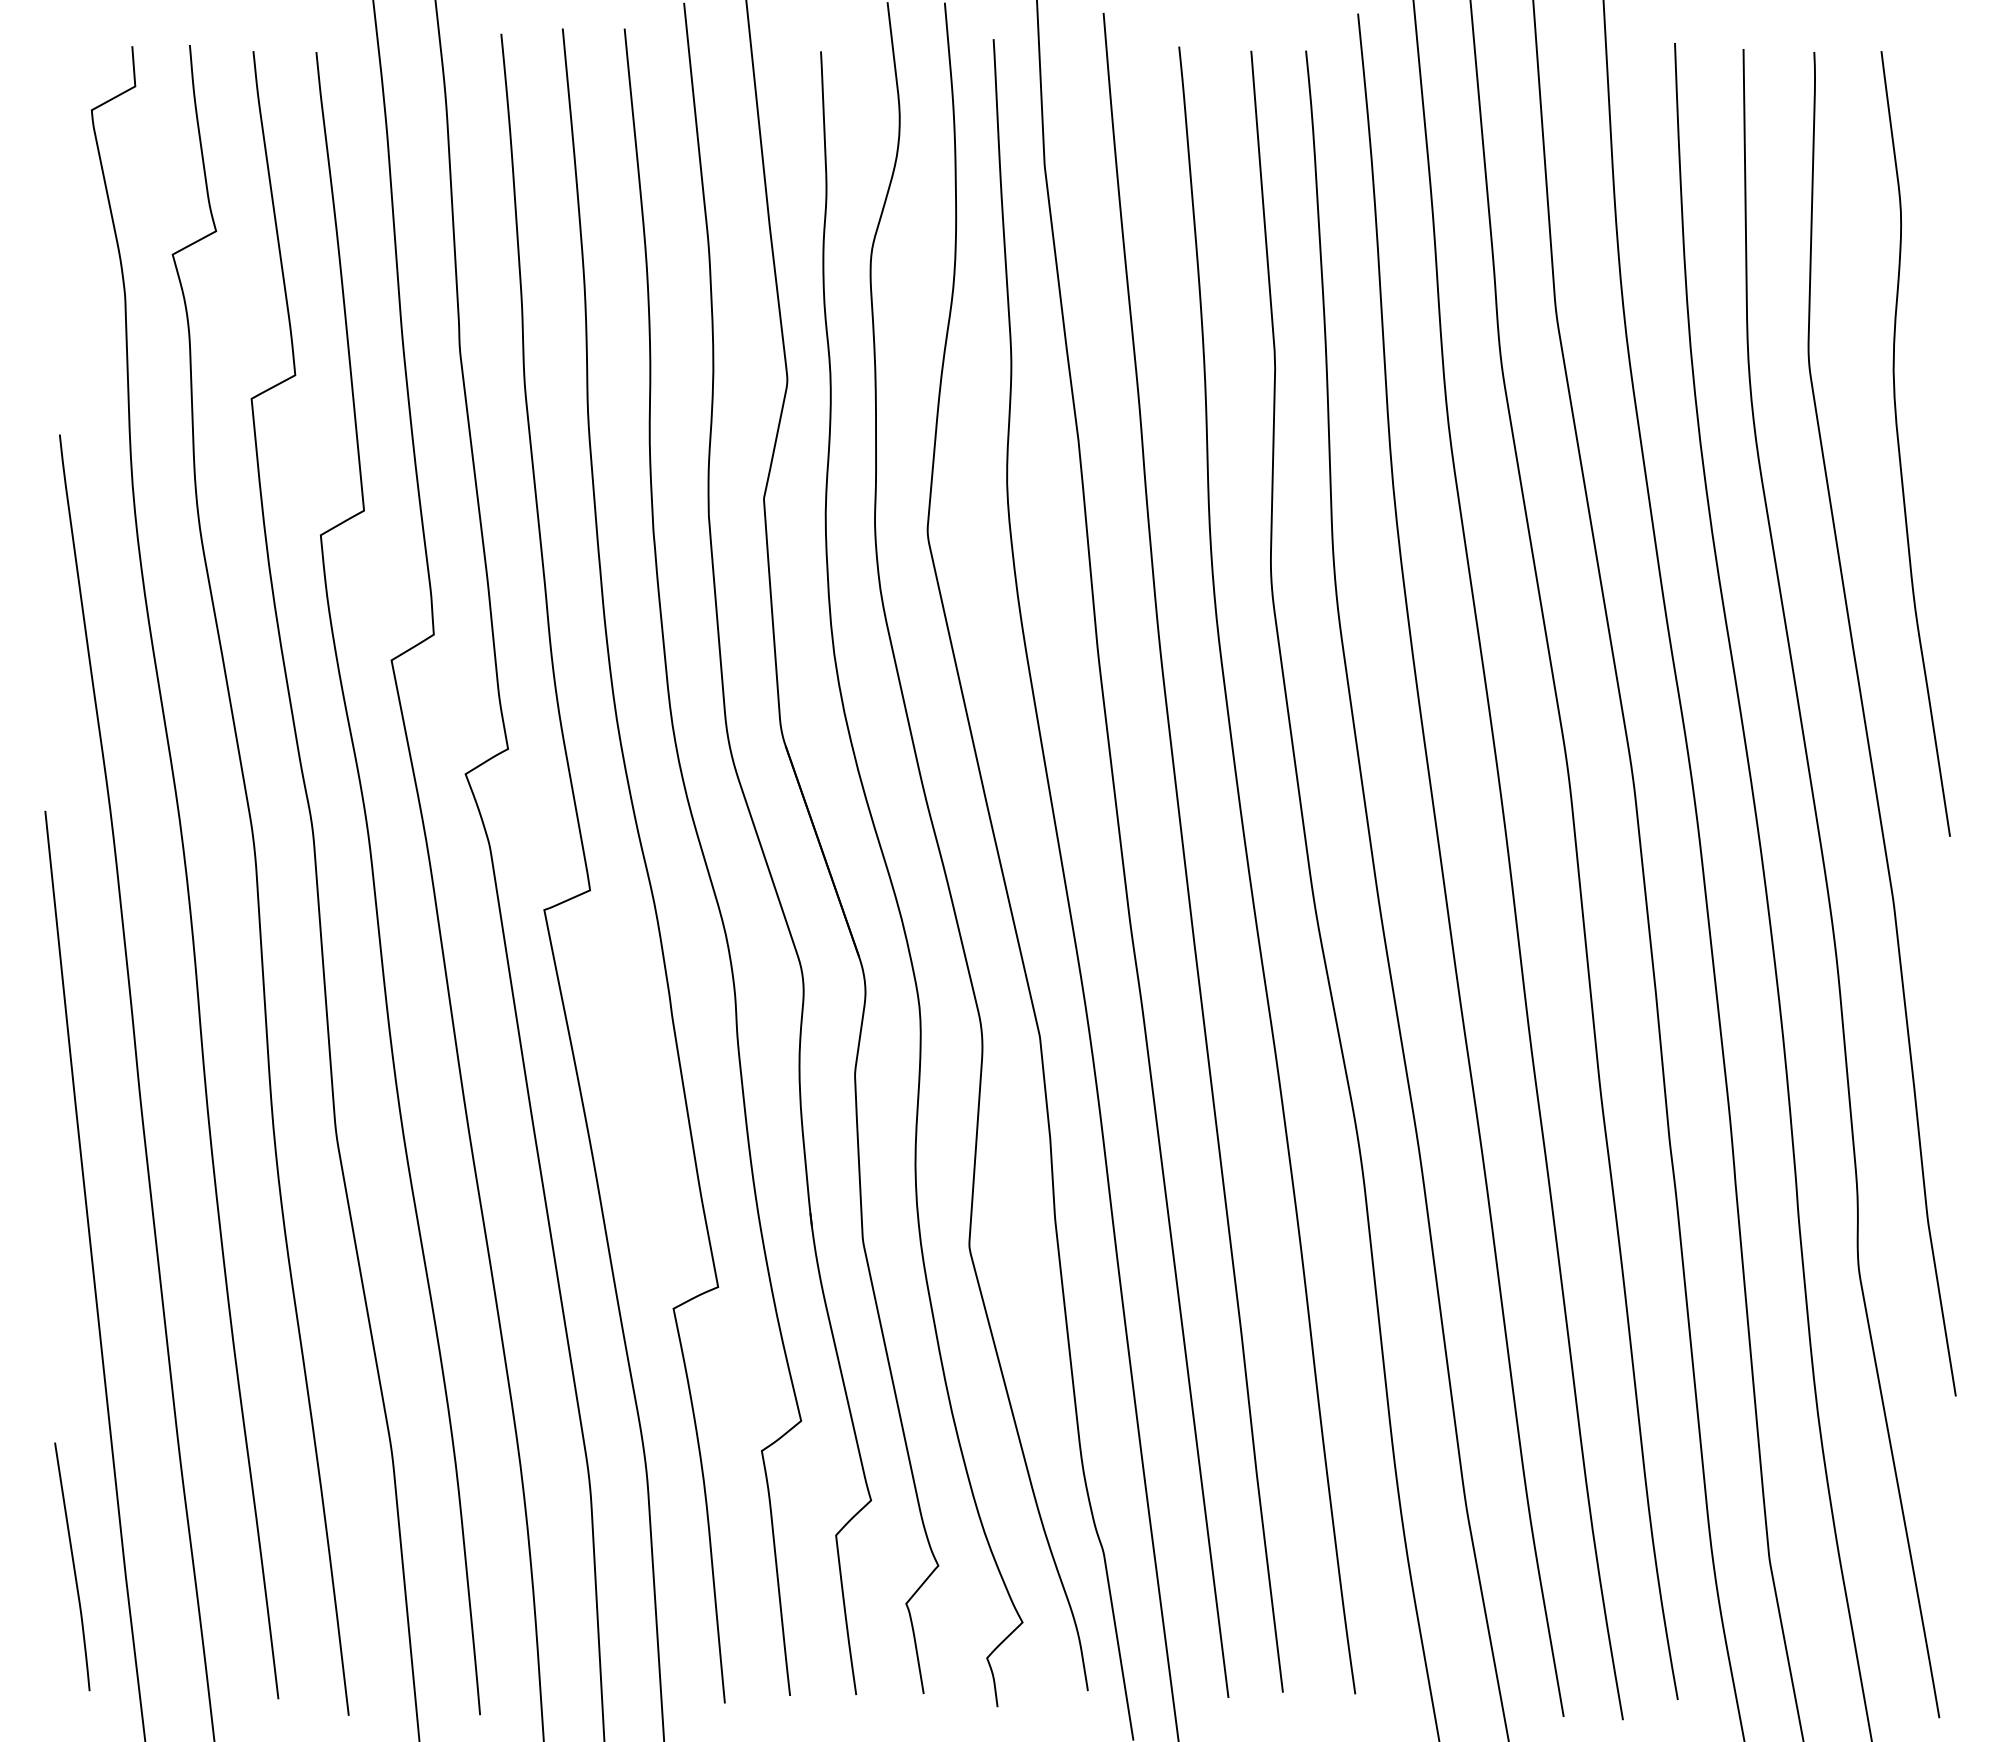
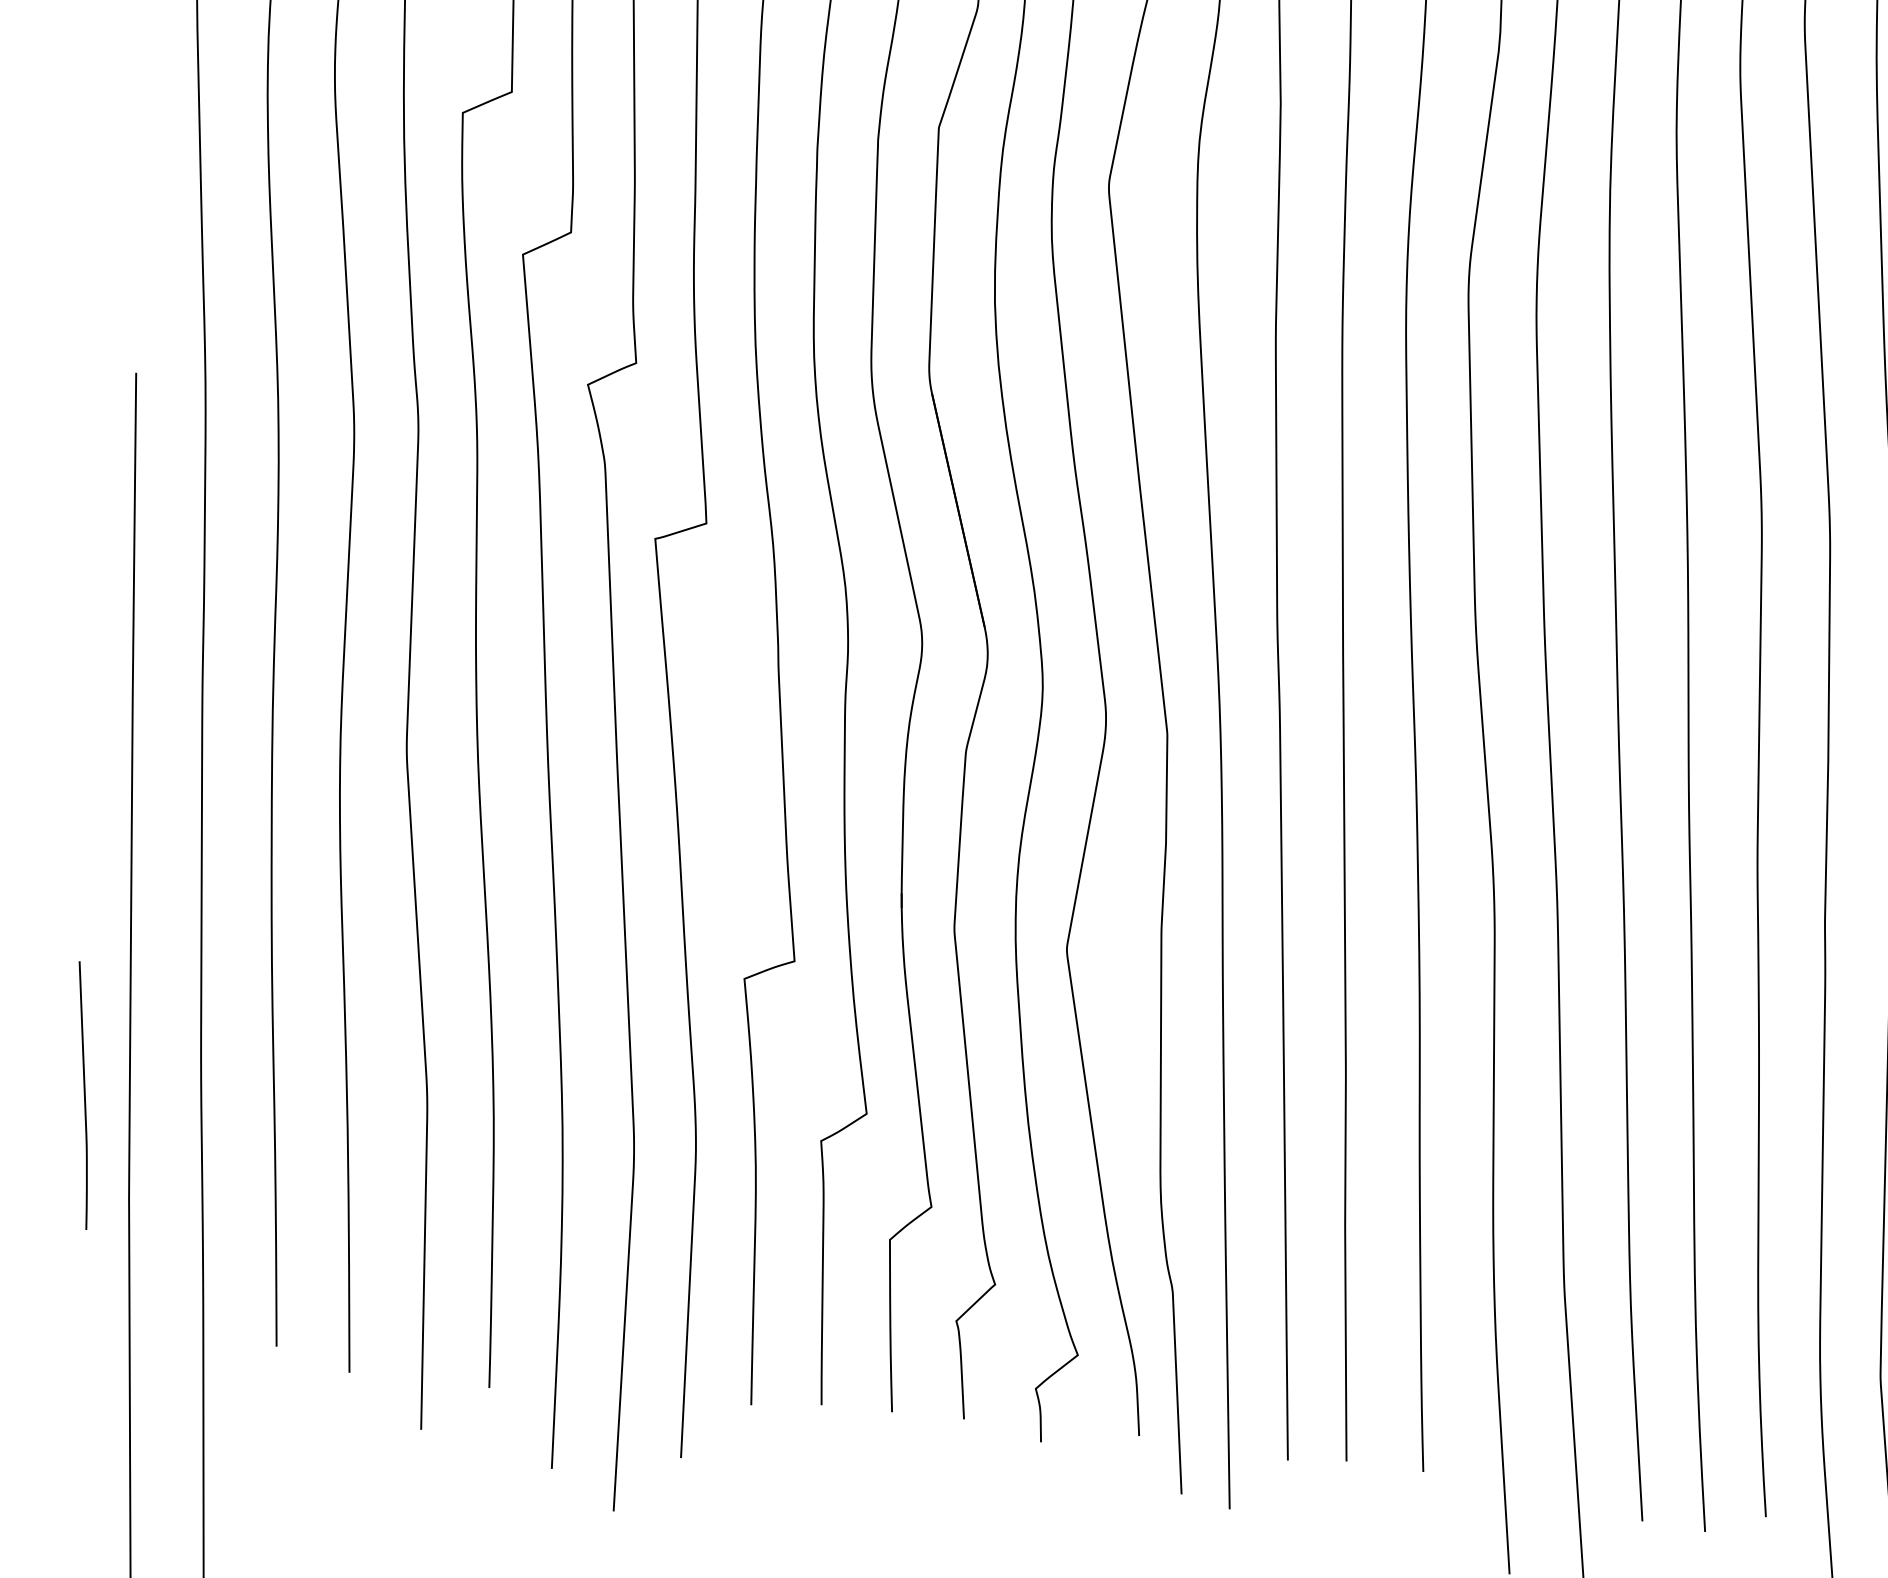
curve: (73, 1566) -> (84, 1095), moved

